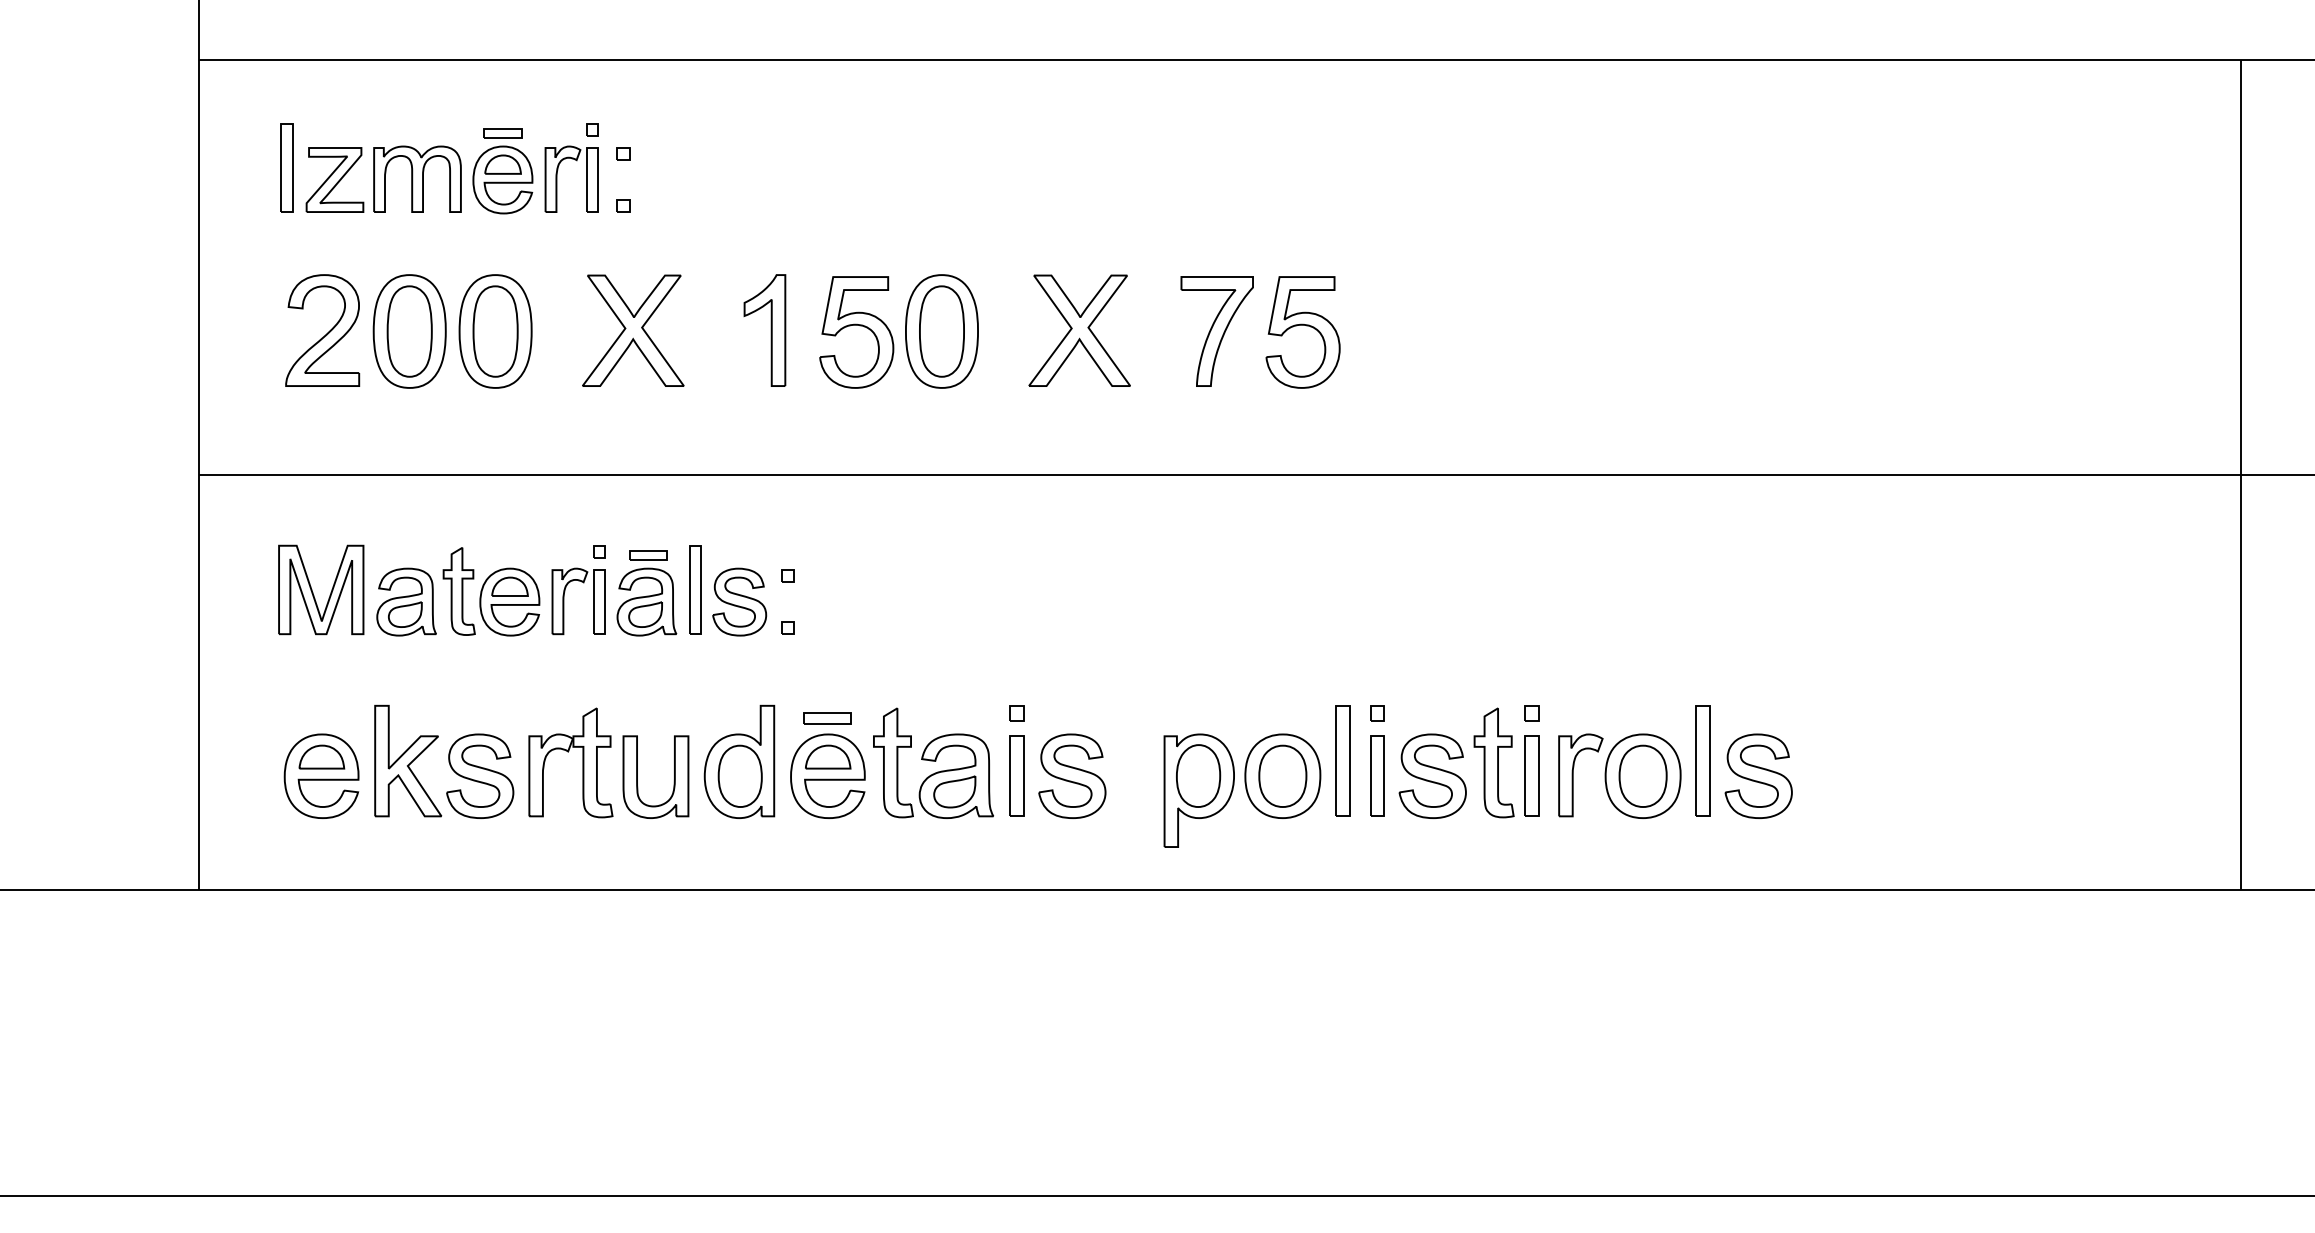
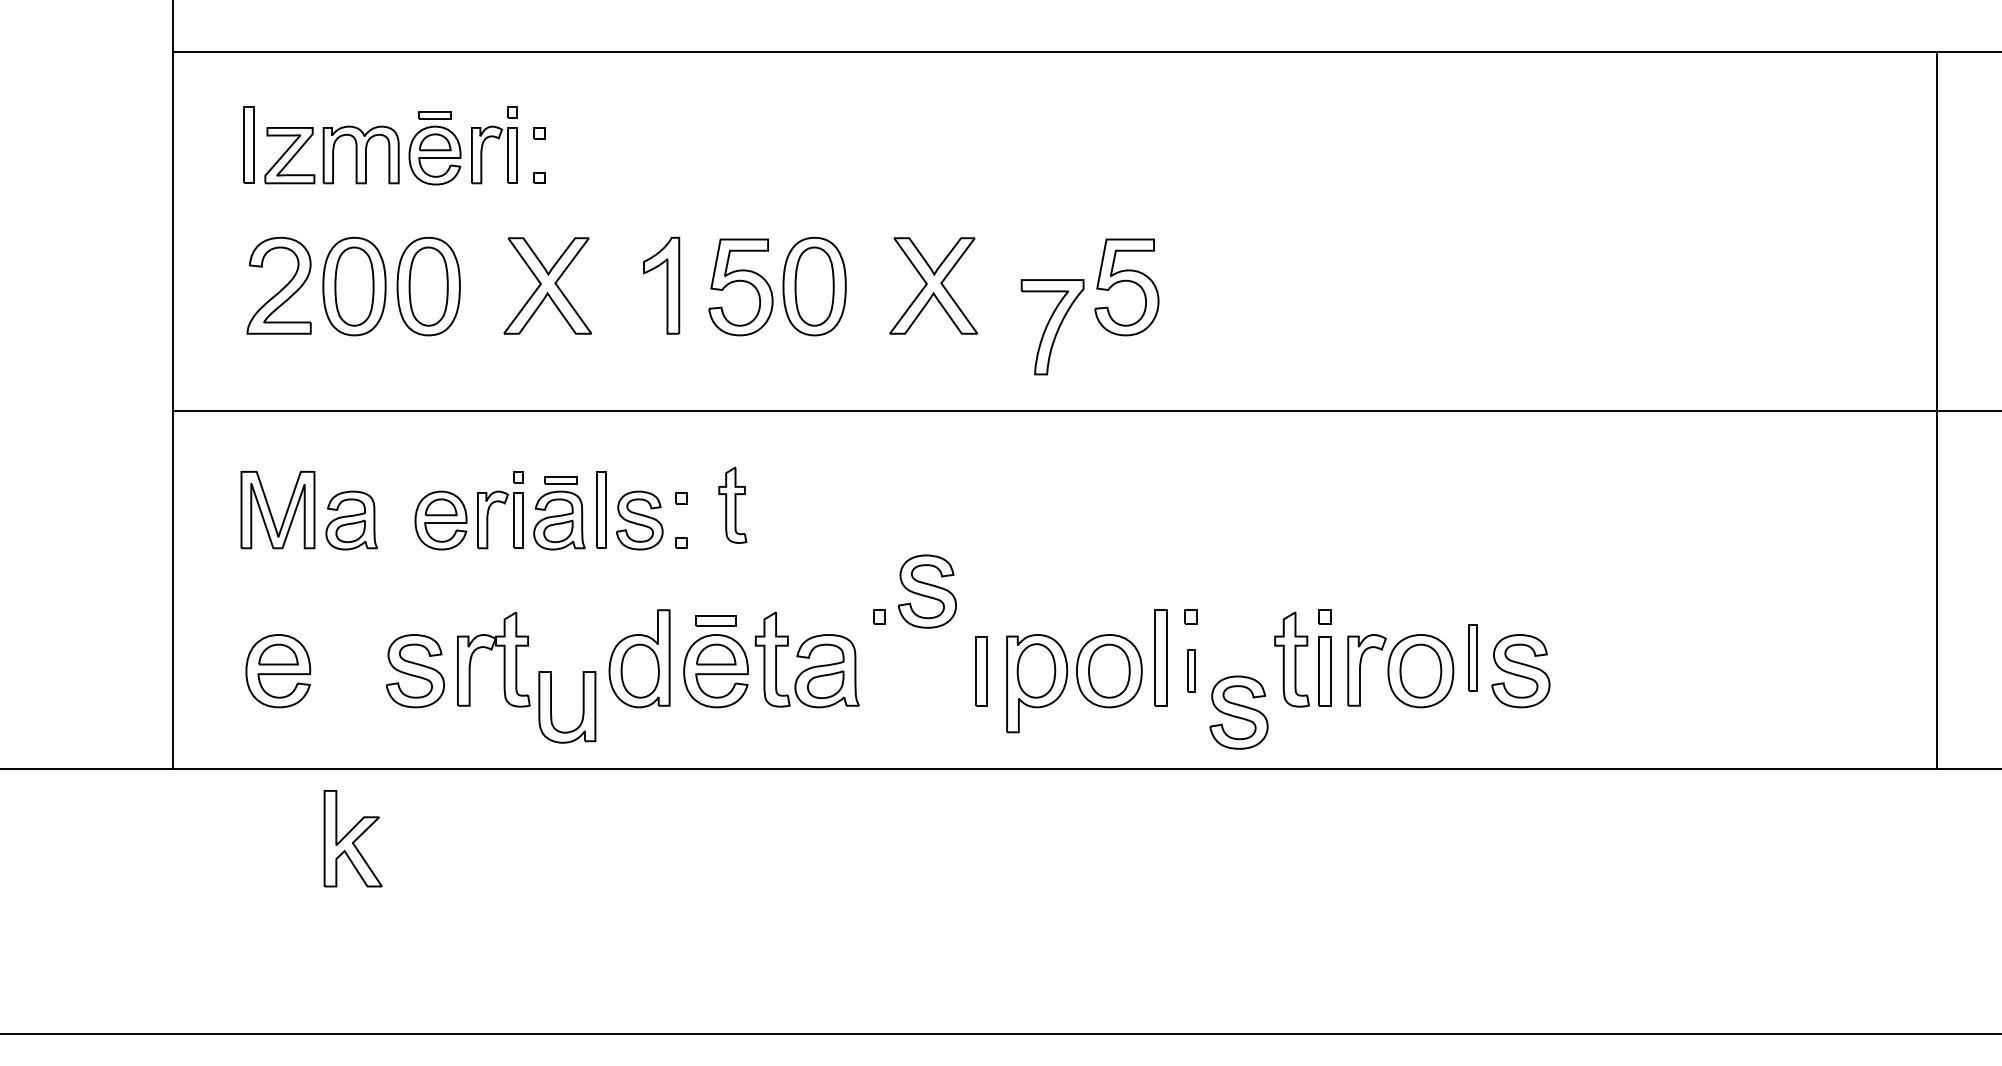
part: (1216, 331) -> (1052, 327), moved
part: (458, 591) -> (732, 505), moved
part: (408, 760) -> (353, 838), moved
part: (1702, 760) -> (1472, 657), size x0.7
part: (1016, 775) -> (981, 670), moved
part: (1072, 775) -> (927, 590), moved
part: (1377, 775) -> (1191, 670), size x0.6
part: (1432, 775) -> (1238, 711), moved
part: (637, 776) -> (551, 706), moved

